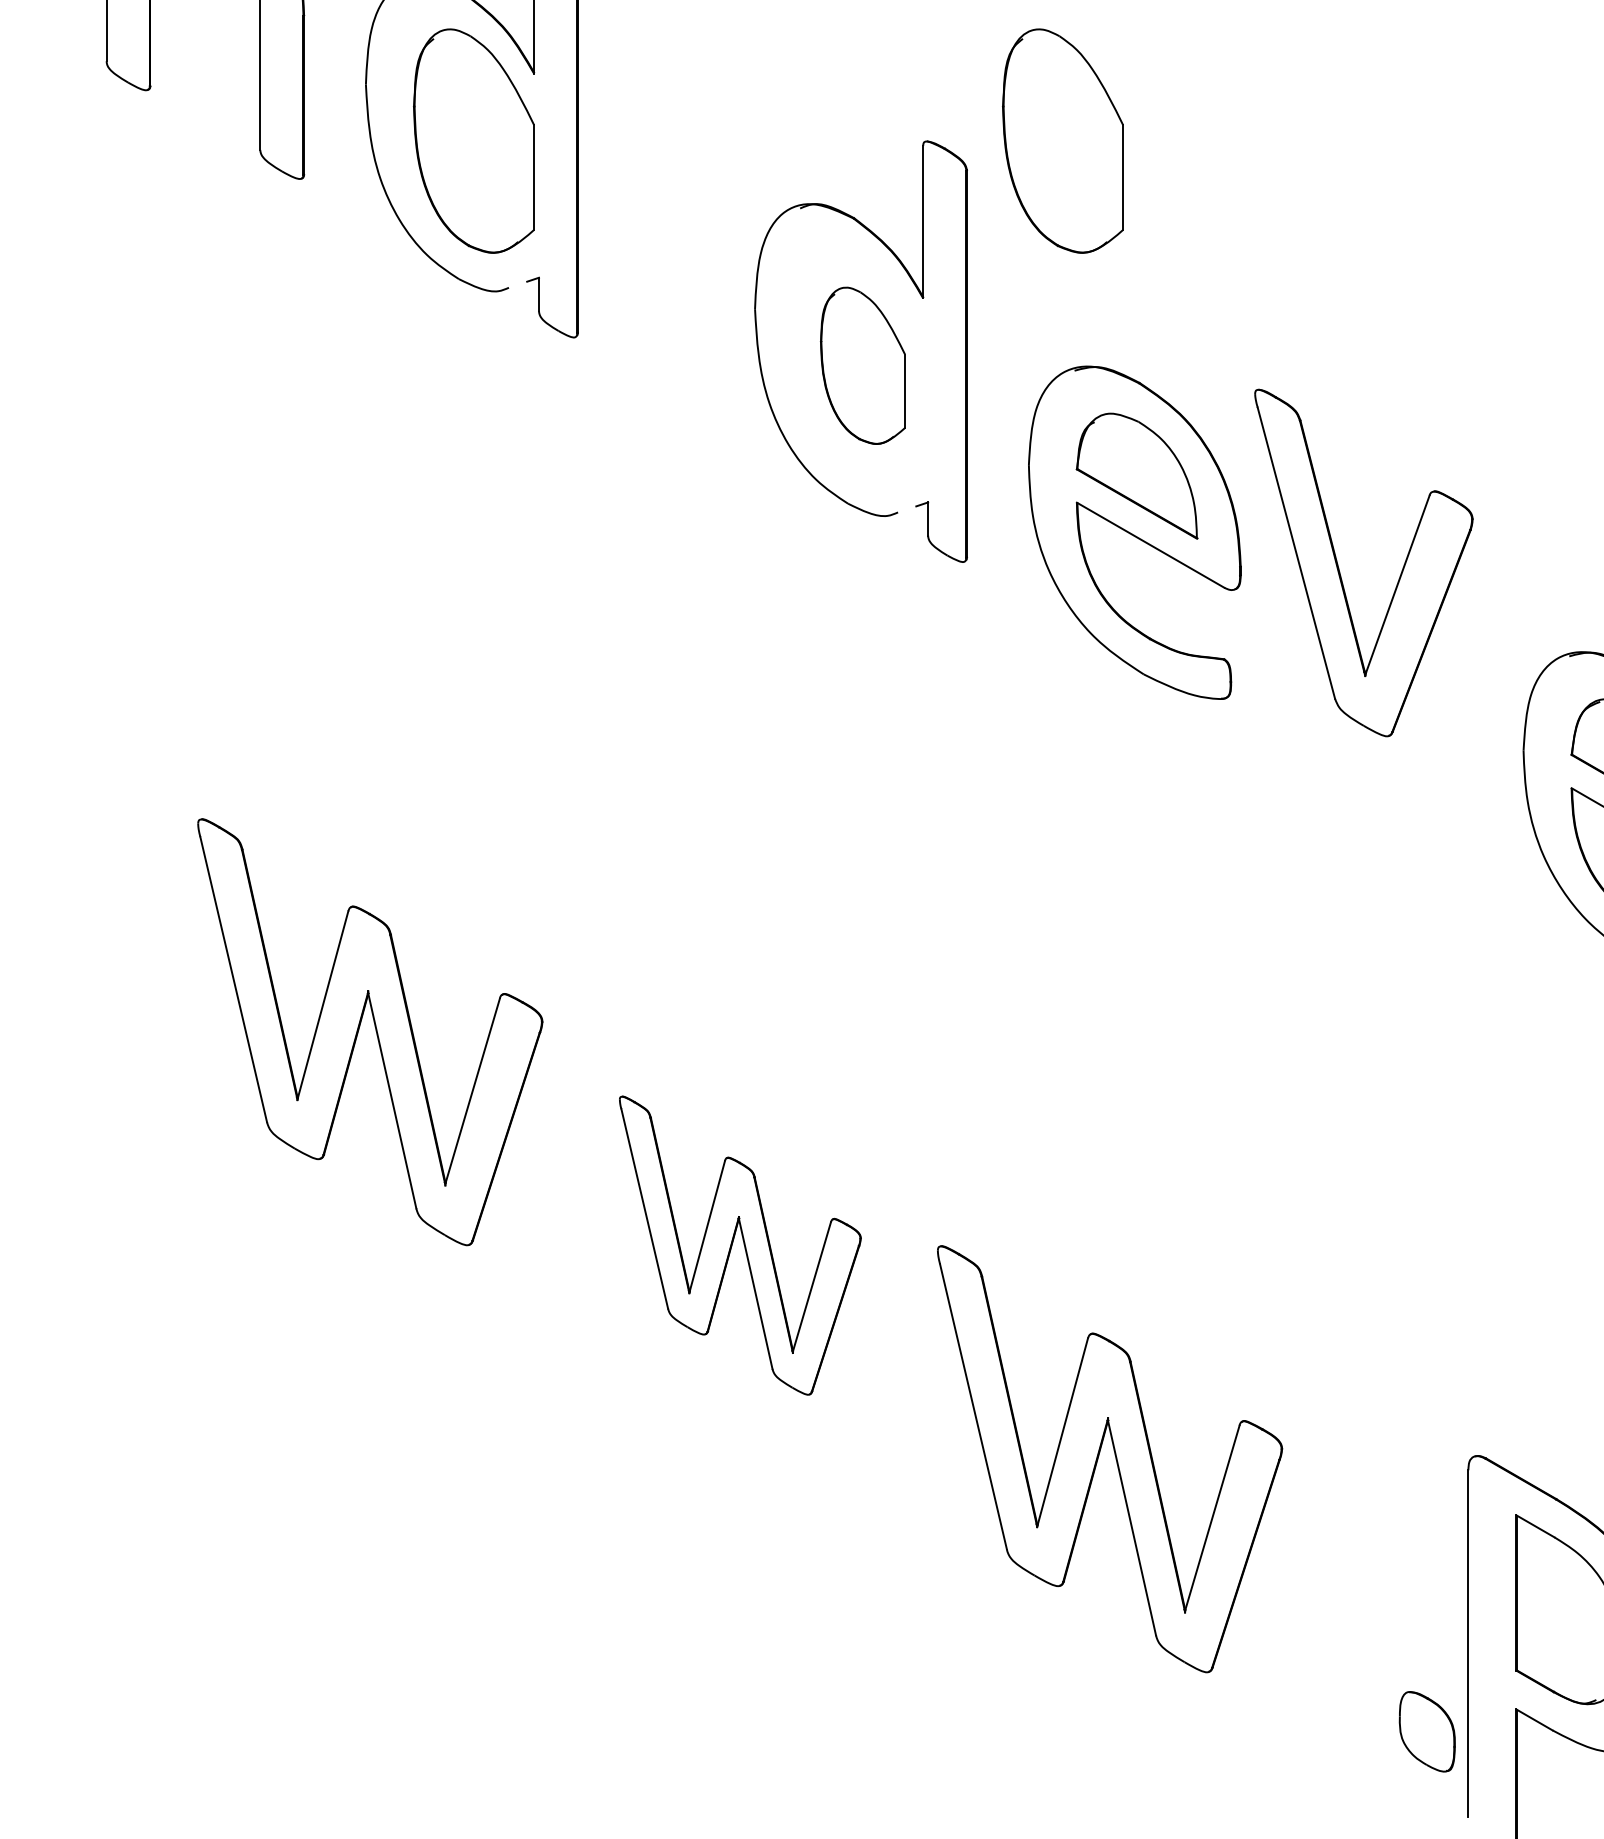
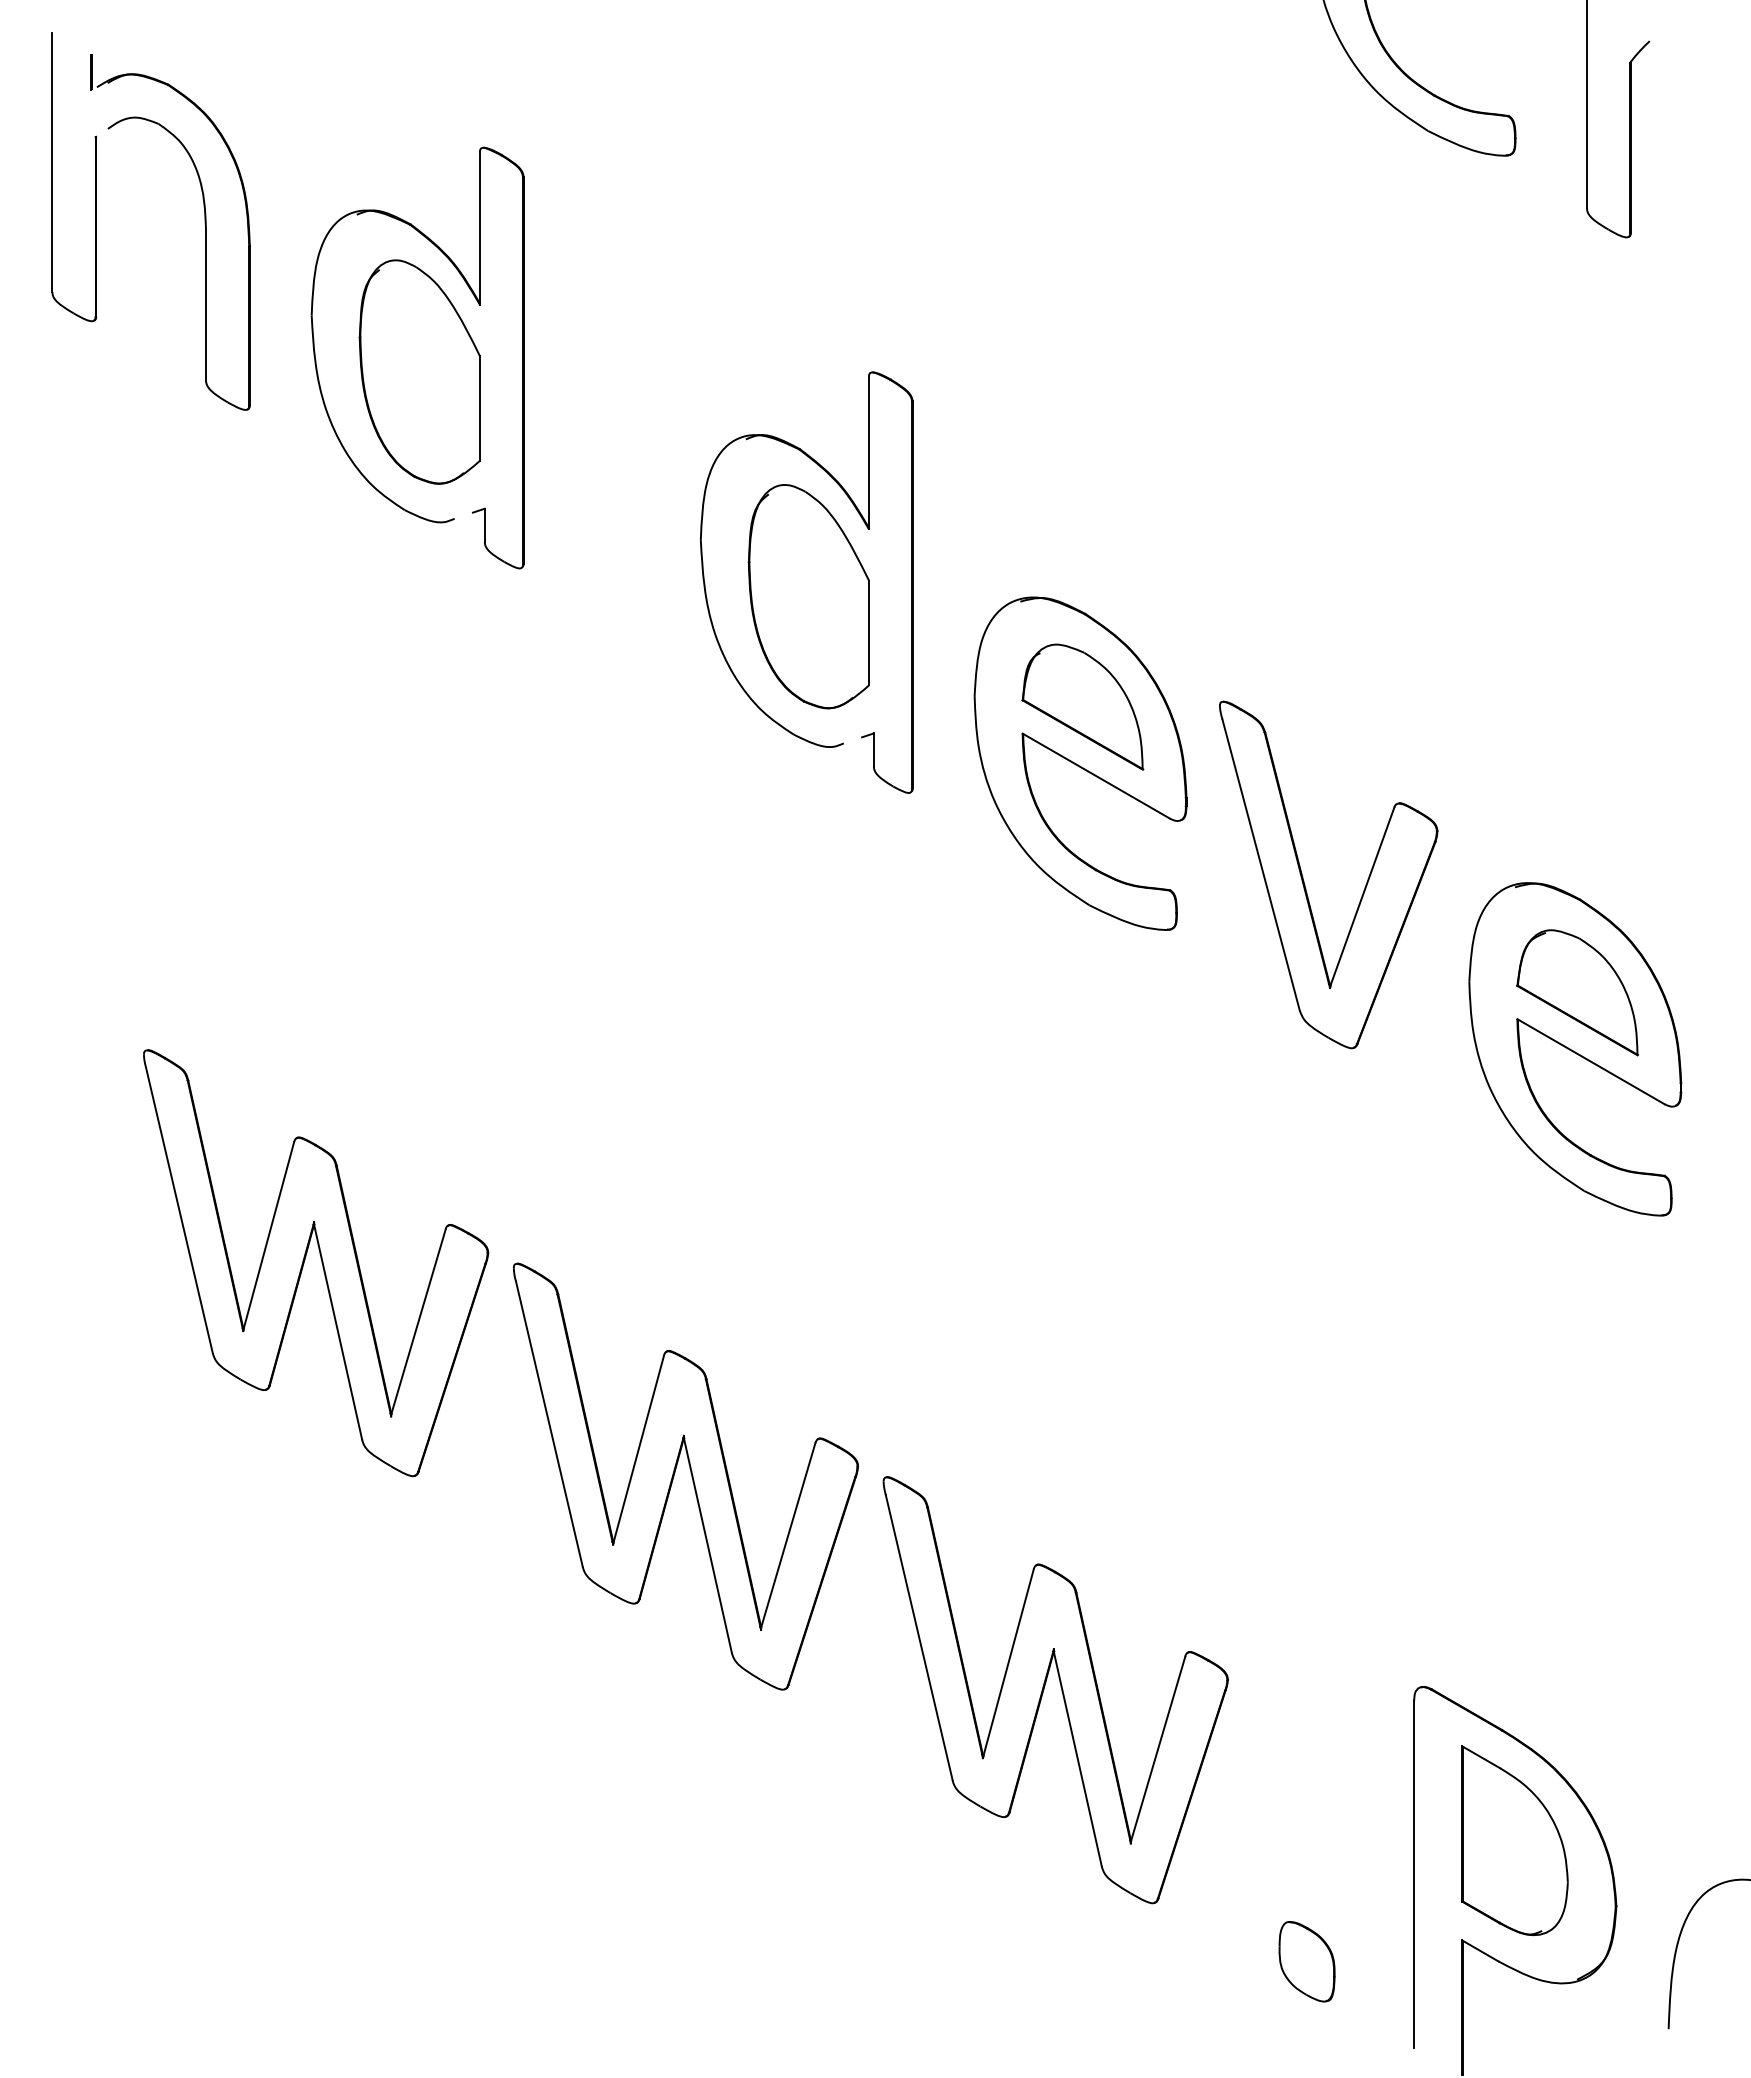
part: (1062, 140) -> (1008, 371), removed
part: (862, 365) -> (808, 596), size x1.43
part: (1339, 568) -> (1304, 880), moved
part: (740, 1245) -> (686, 1476), size x1.43
part: (1426, 1731) -> (1306, 1961), moved

